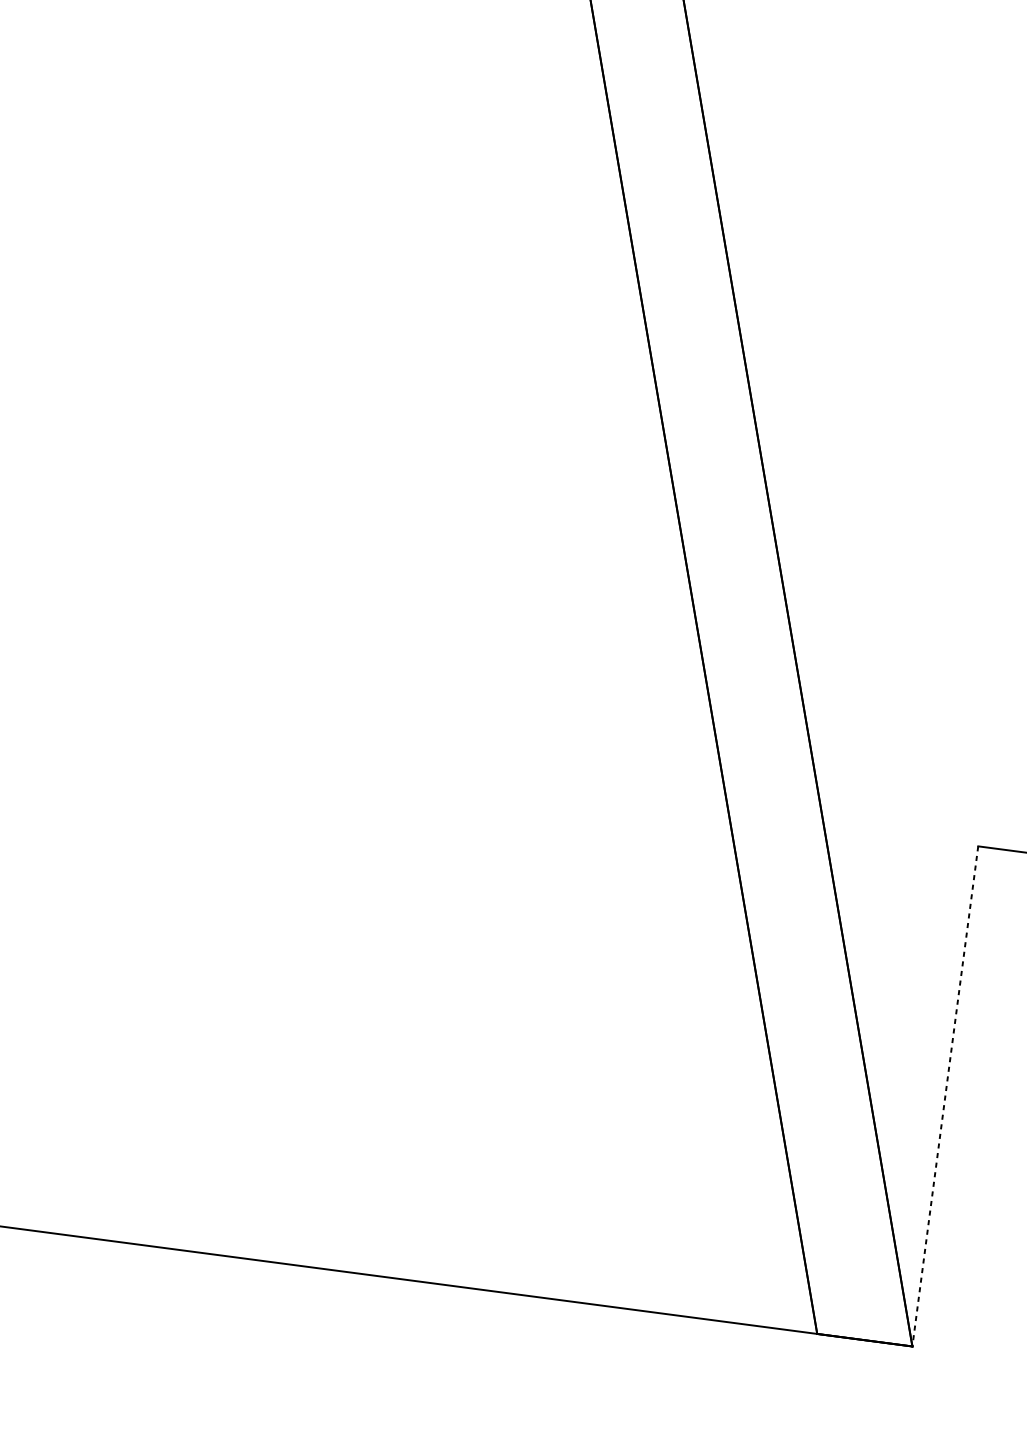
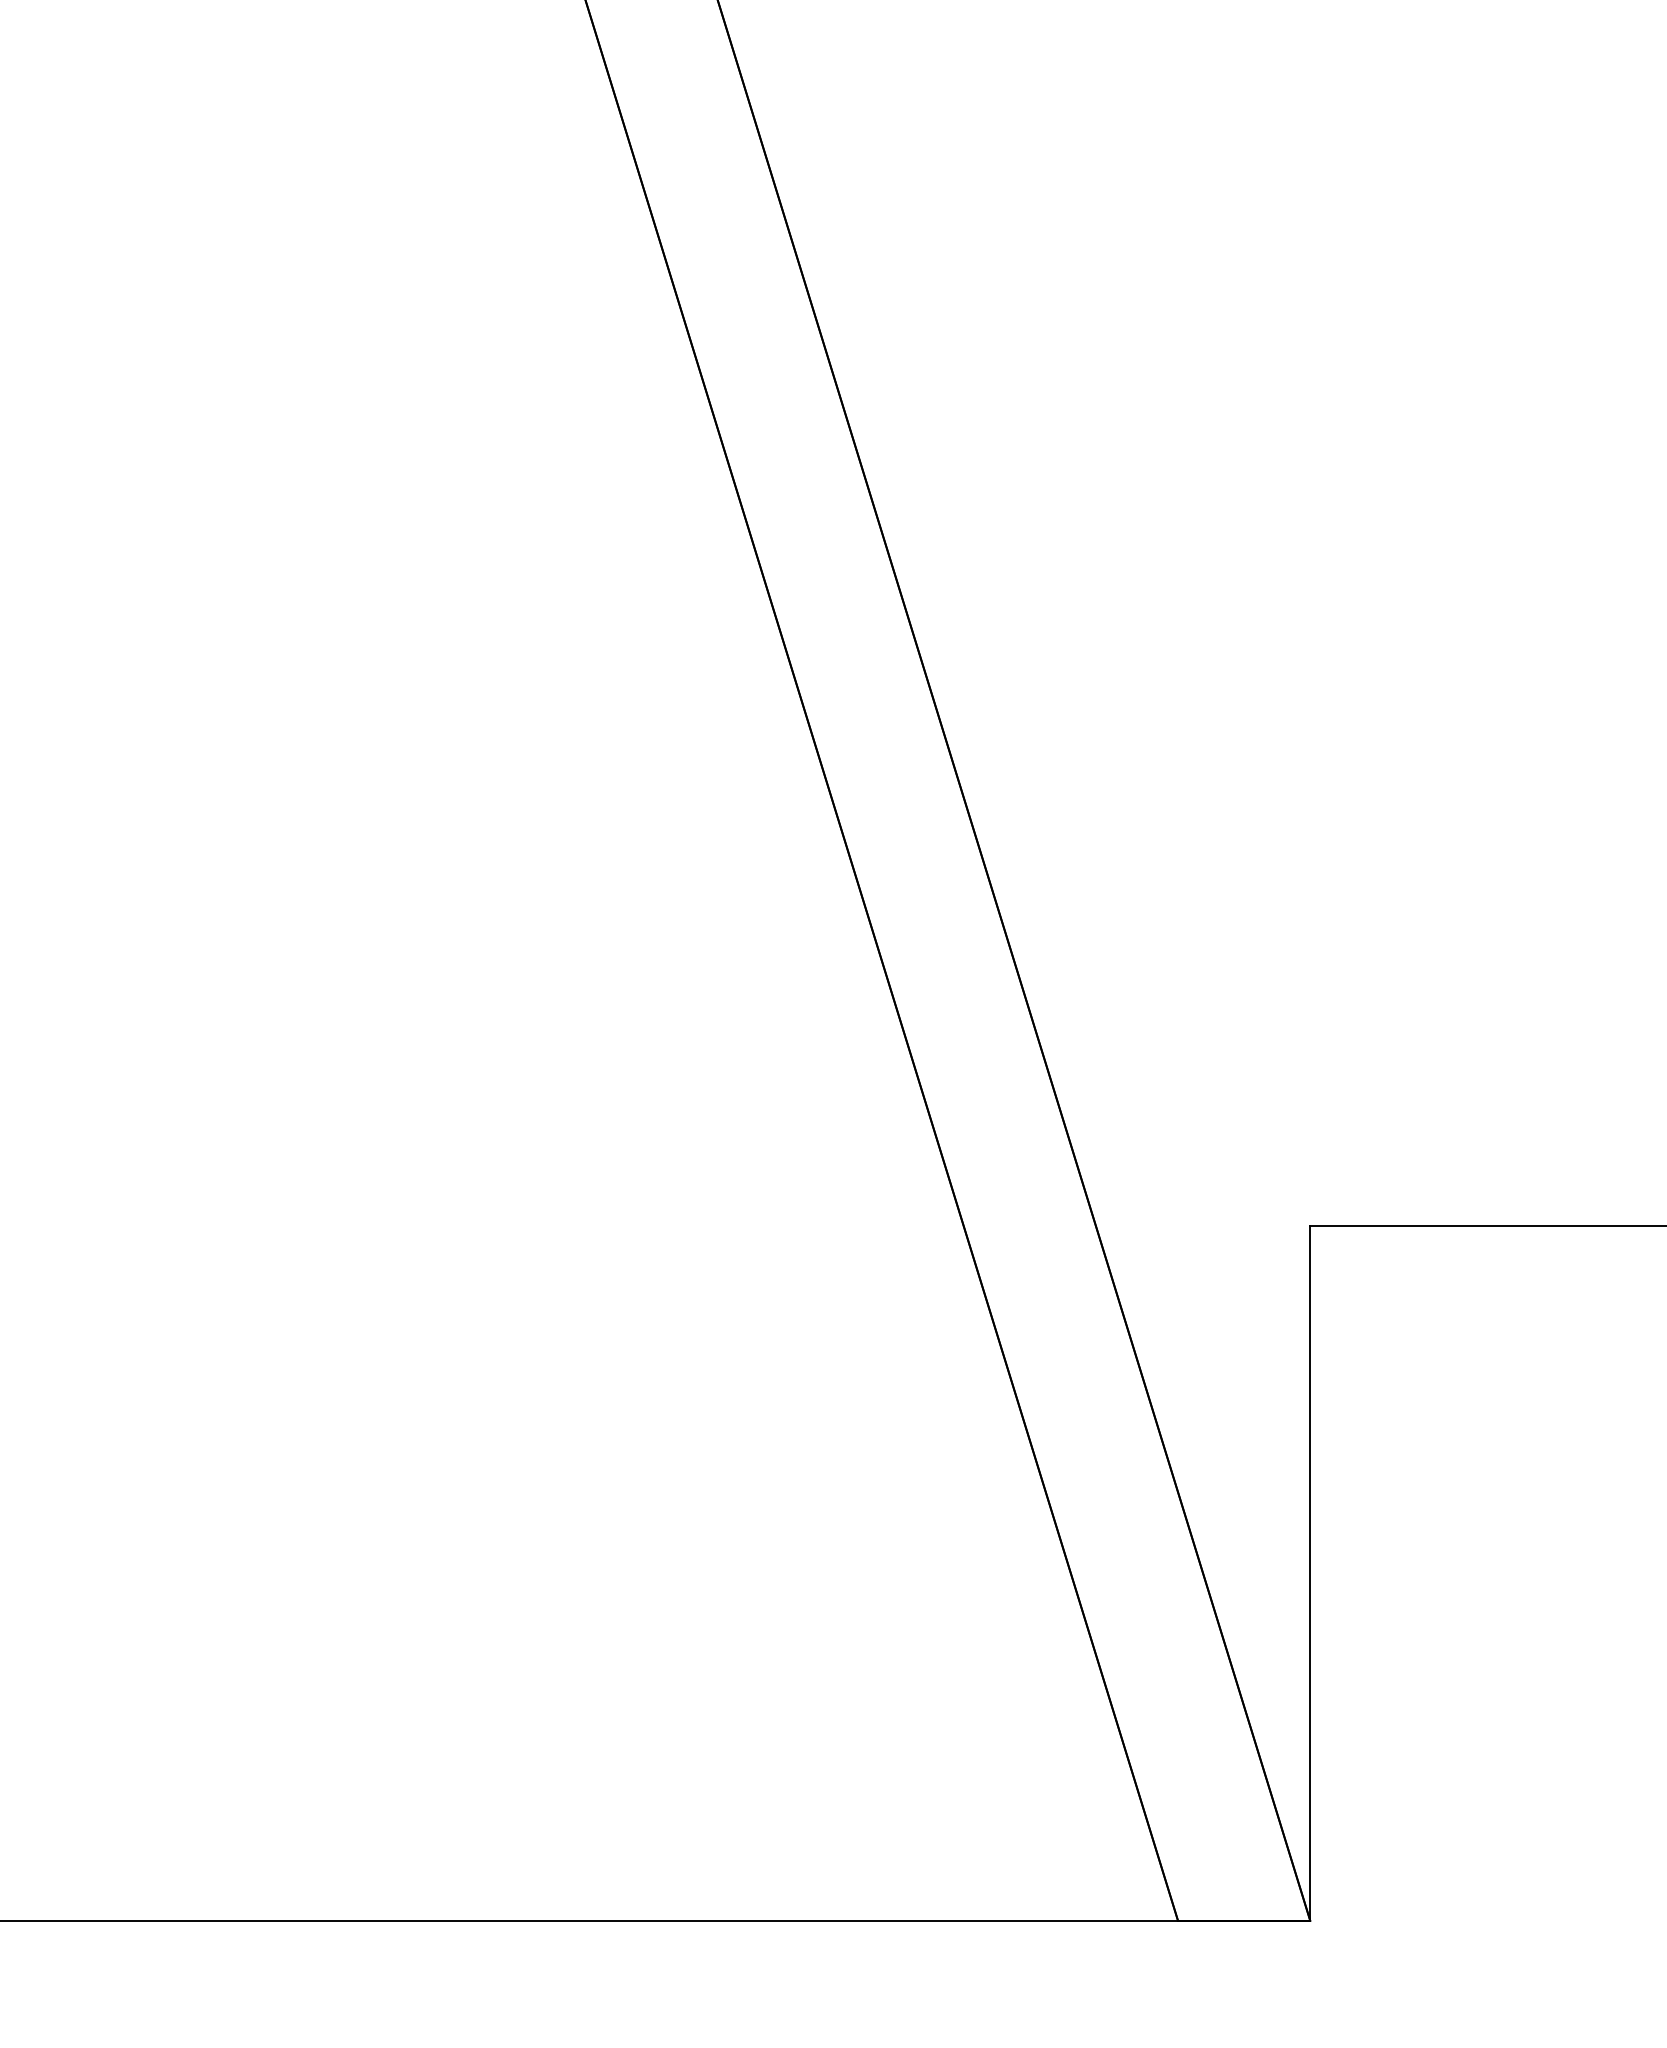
line: (945, 1096) -> (1310, 1573), dashed -> solid

